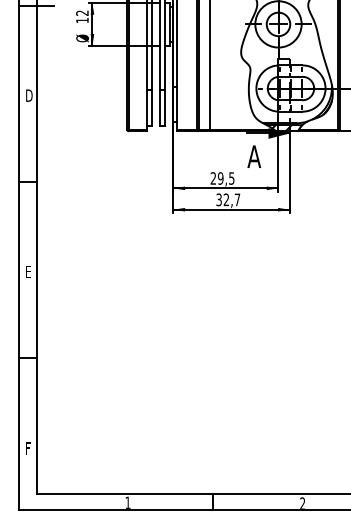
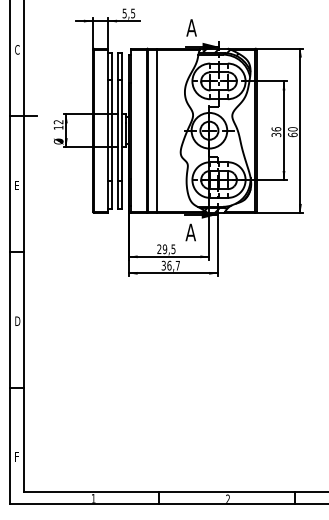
text: (28, 95) -> (17, 185), D -> E
text: (226, 199) -> (169, 265), 32,7 -> 36,7
text: (28, 271) -> (17, 320), E -> D

